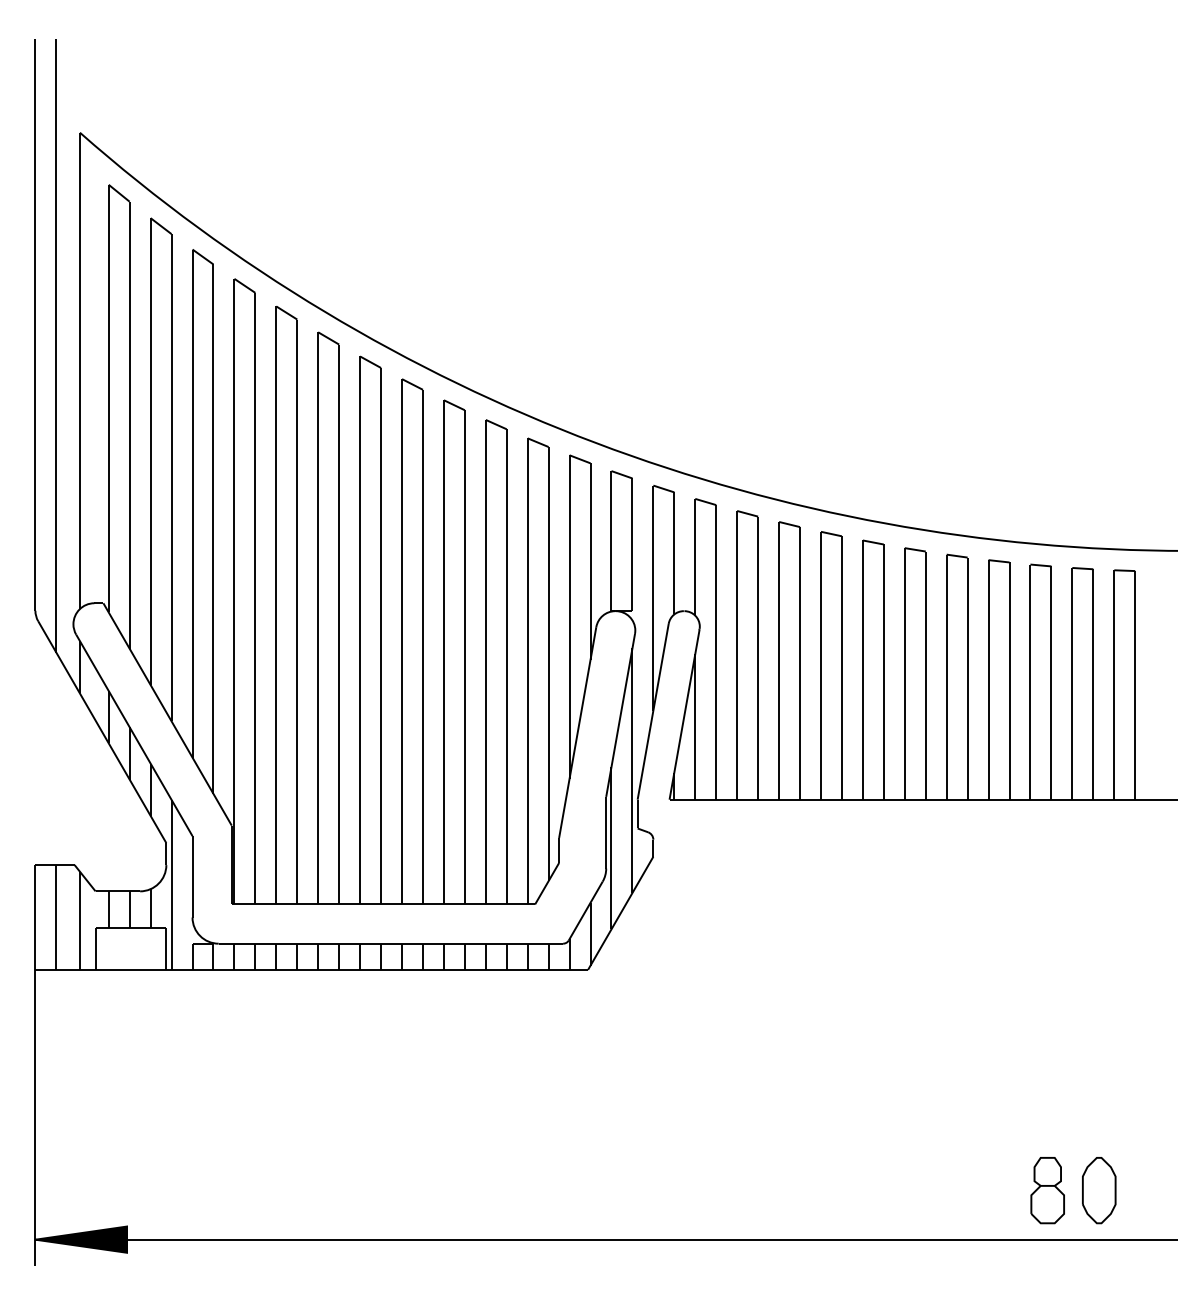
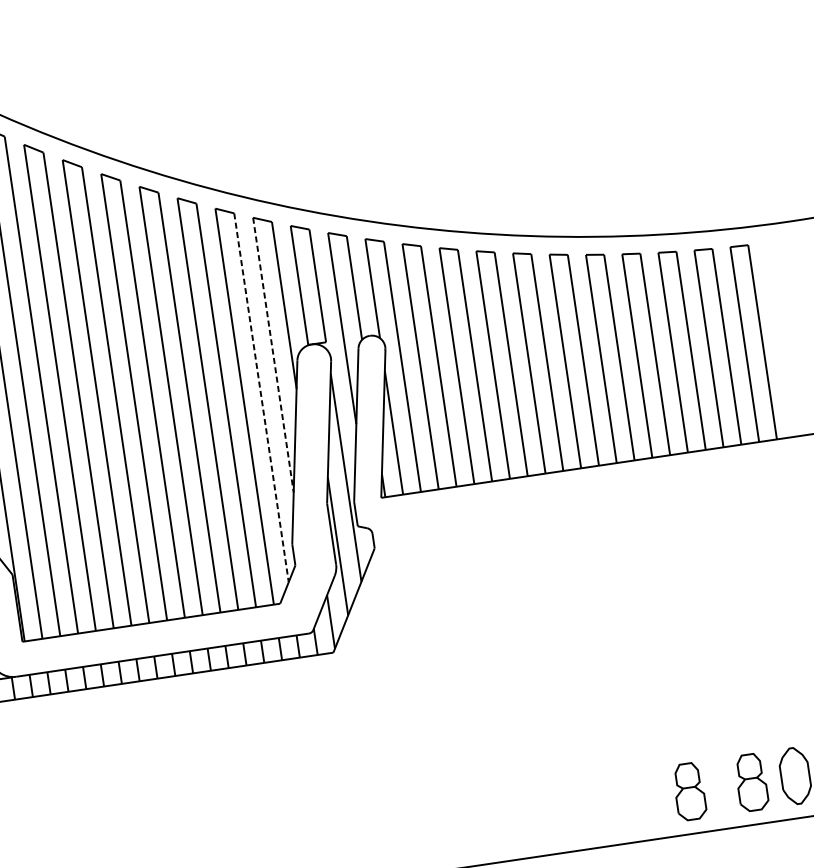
line: (569, 616) -> (273, 354), solid -> dashed
line: (548, 664) -> (261, 398), solid -> dashed
part: (974, 1190) -> (689, 791), added

